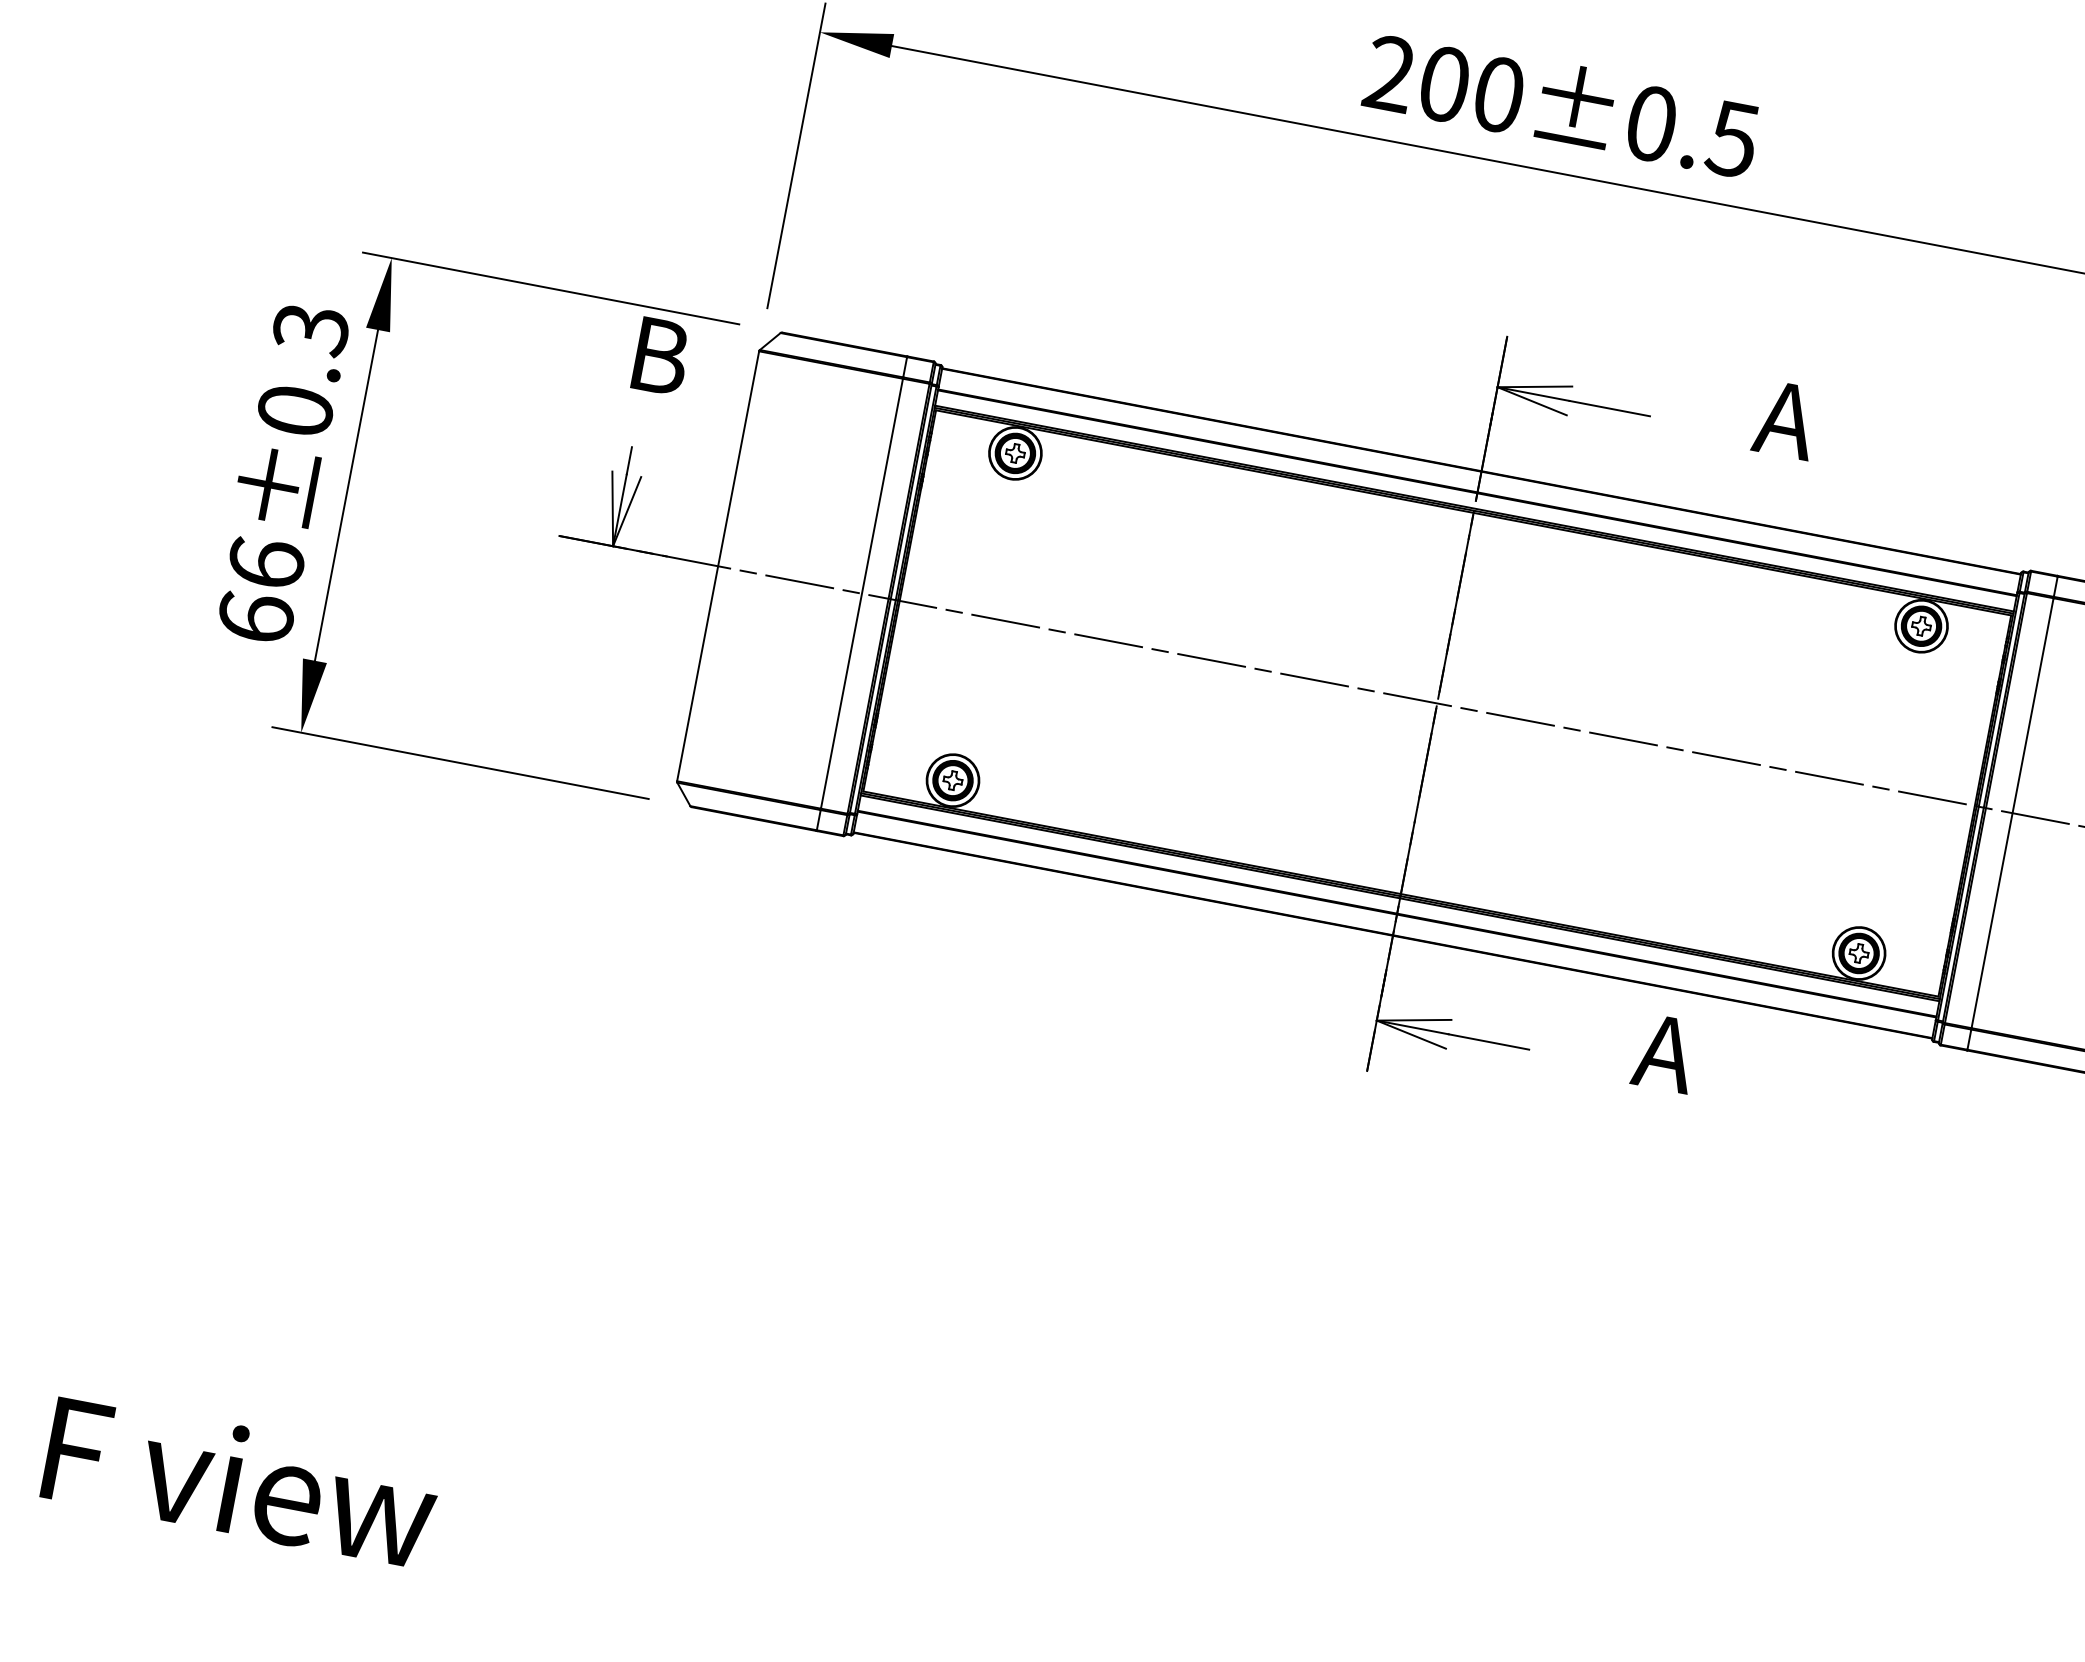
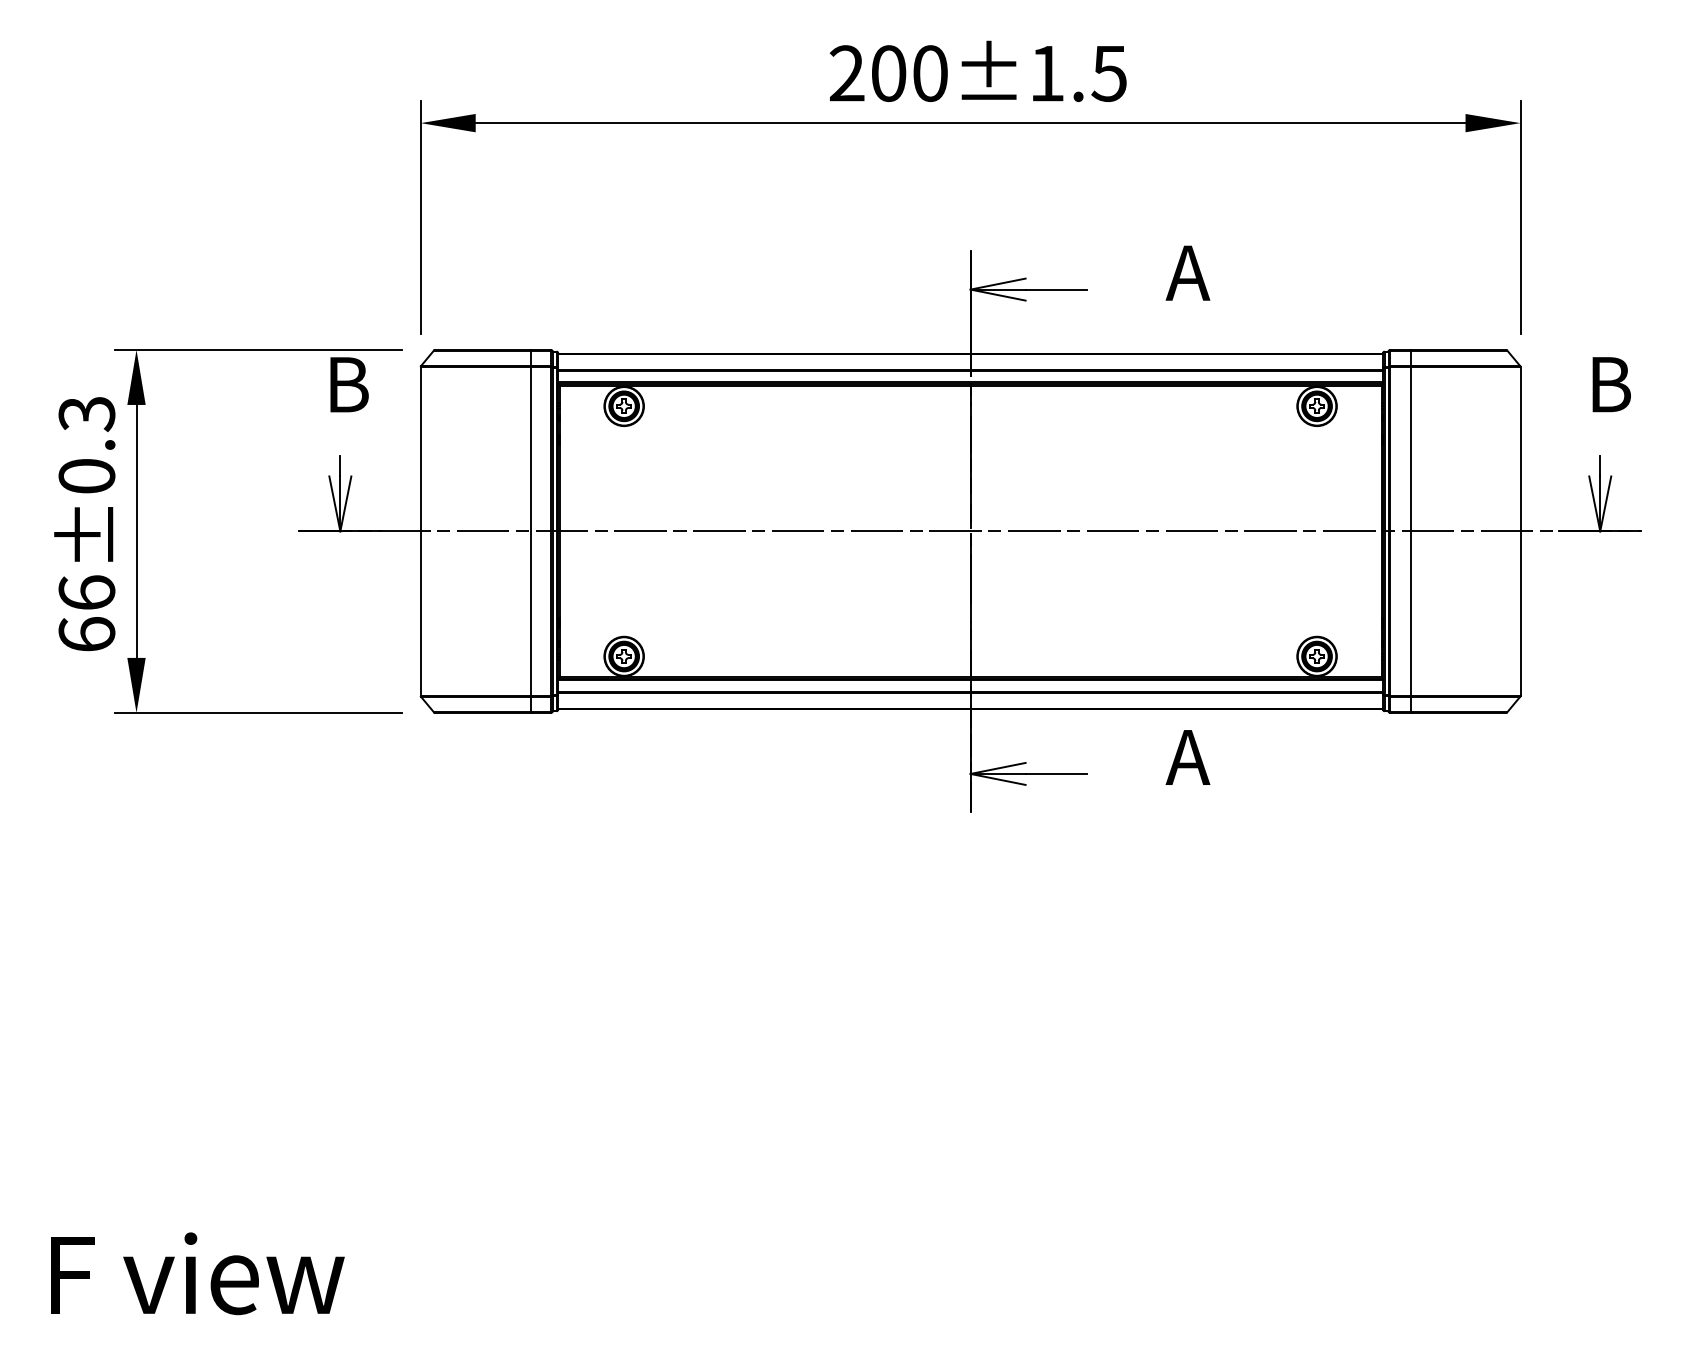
text: (1652, 123) -> (1047, 73), 200±0.5 -> 200±1.5

